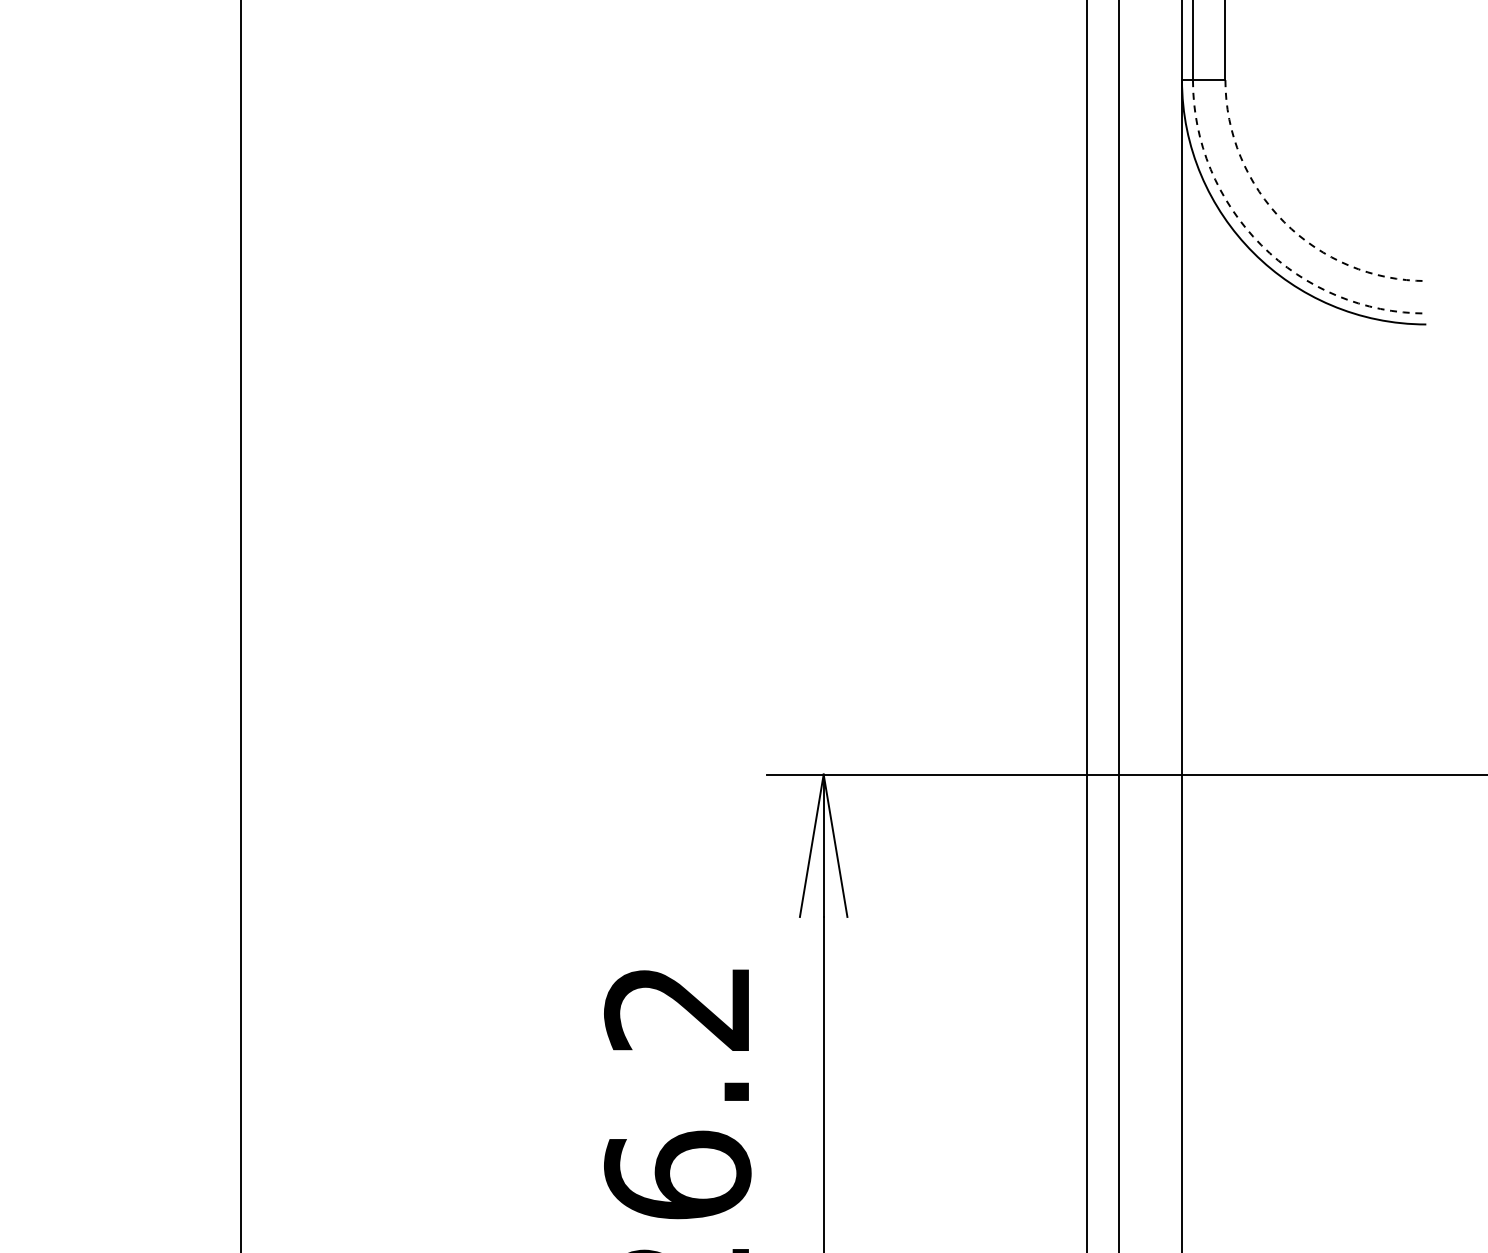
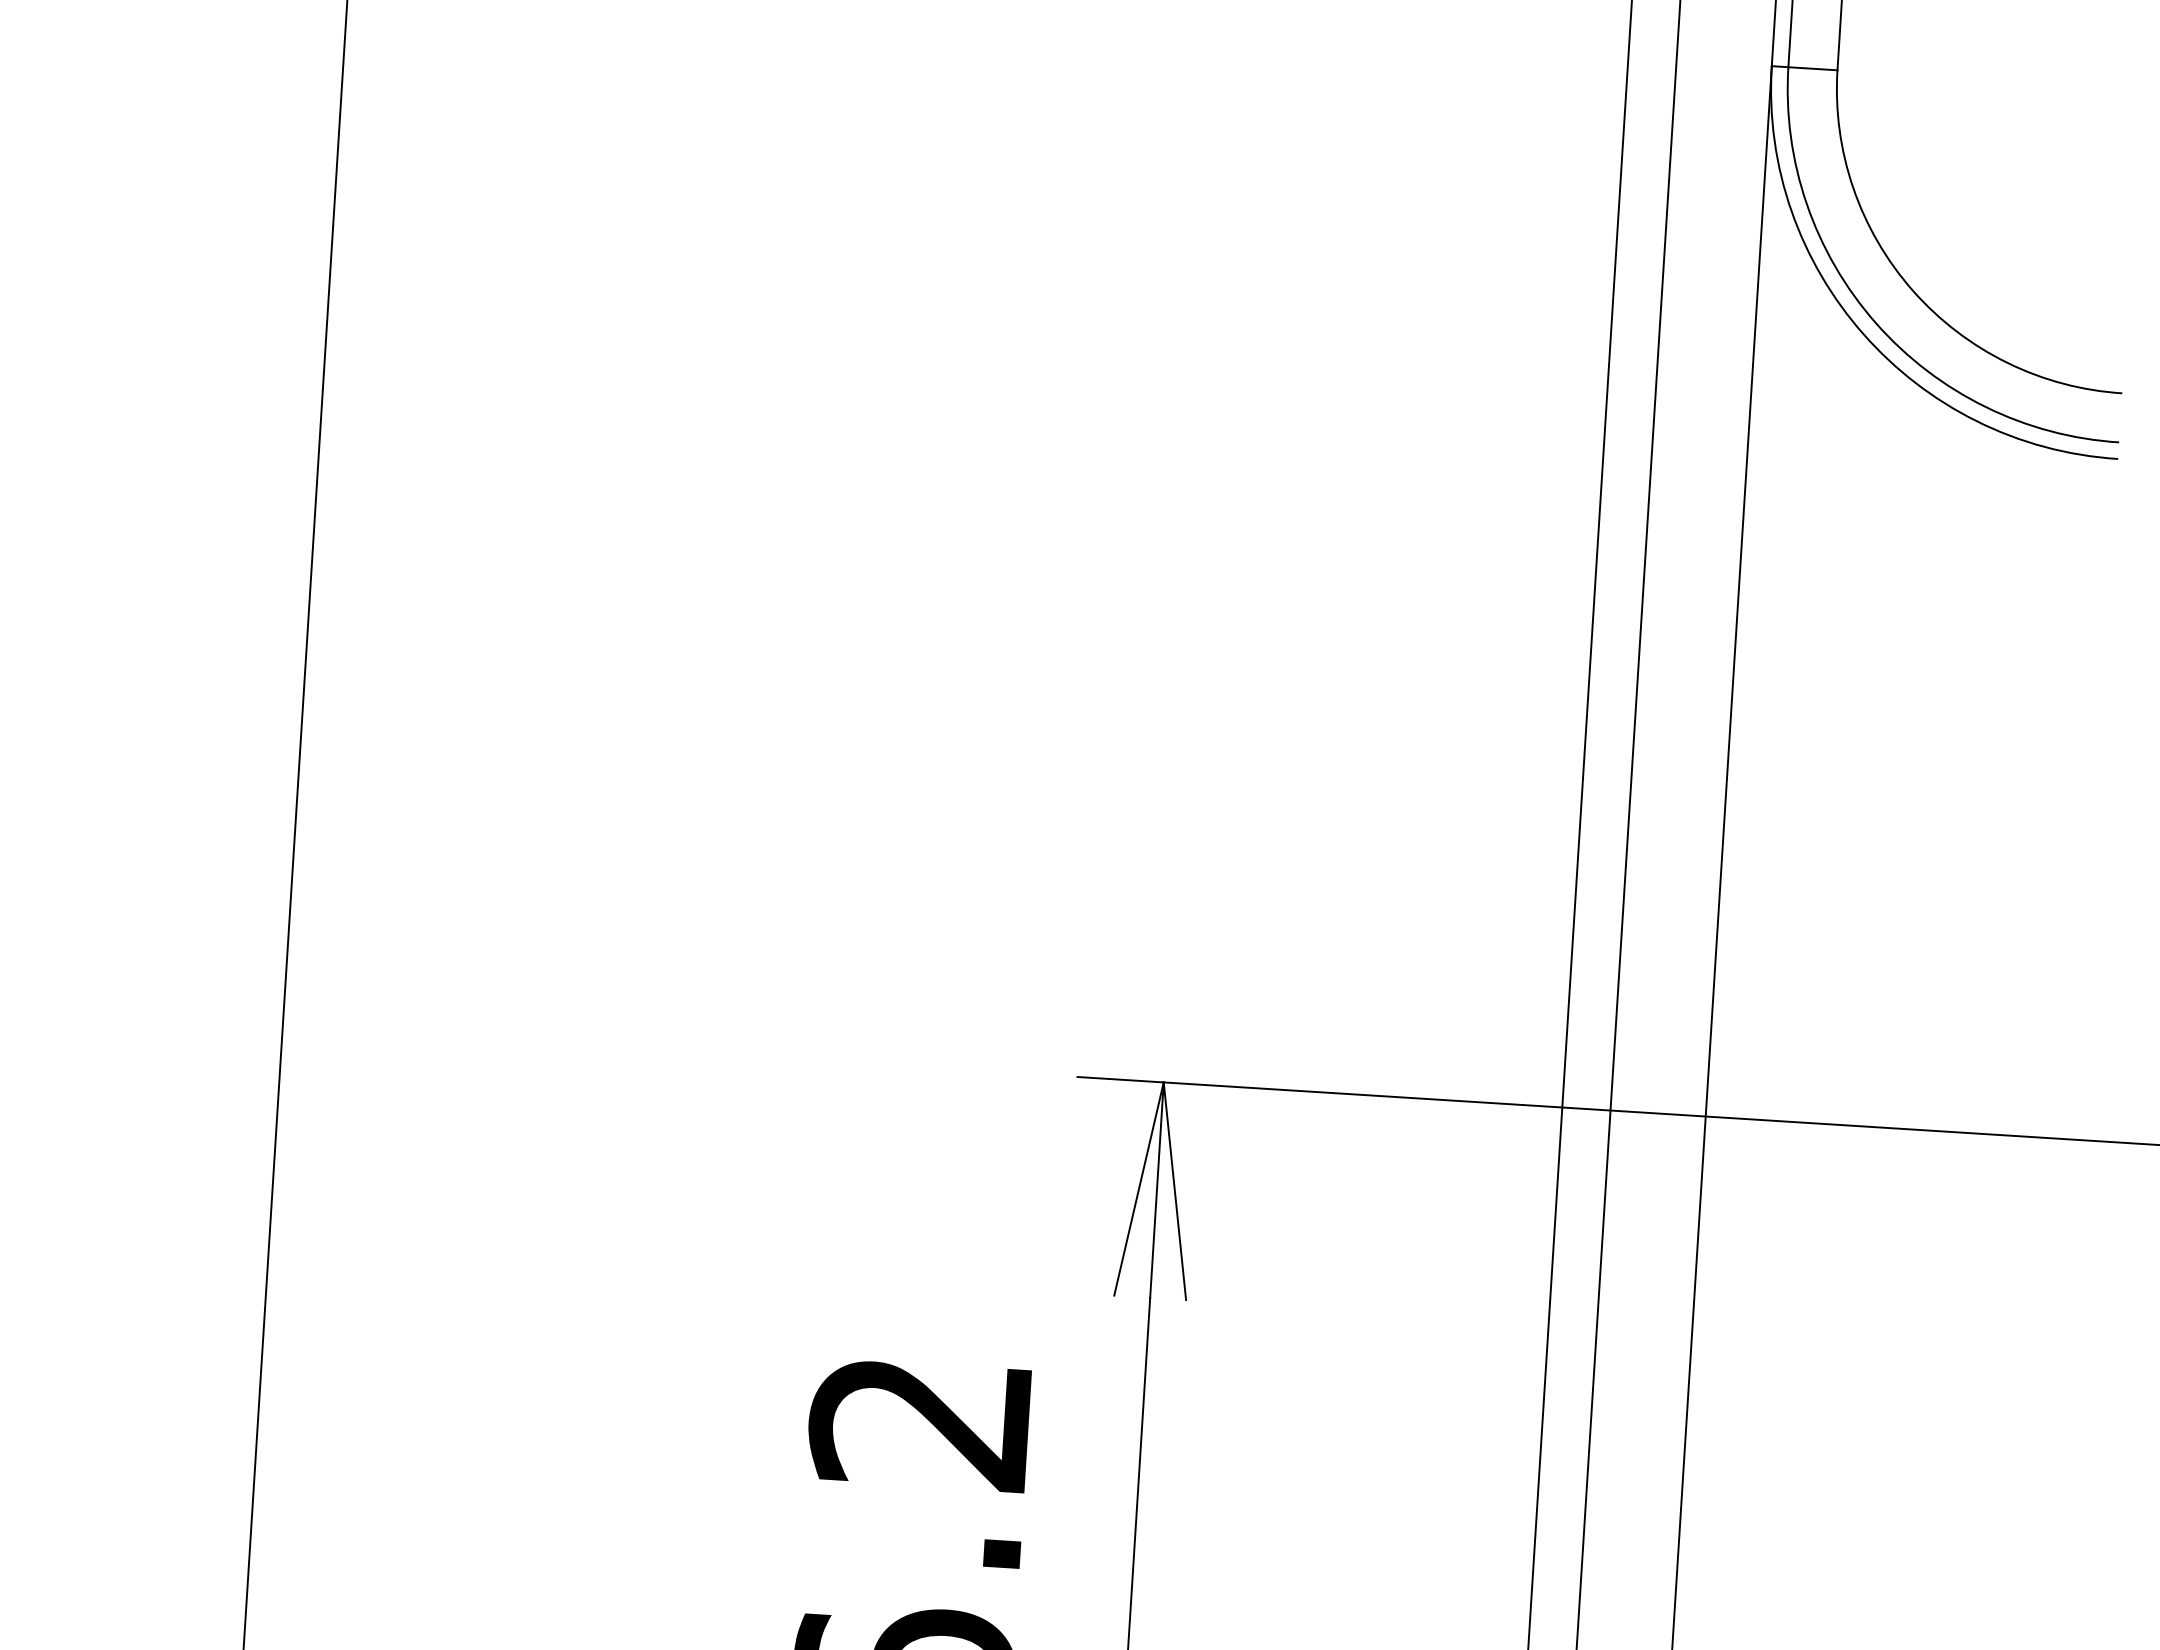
arc: (1284, 222) -> (1913, 291), dashed -> solid
arc: (1261, 245) -> (1876, 323), dashed -> solid

